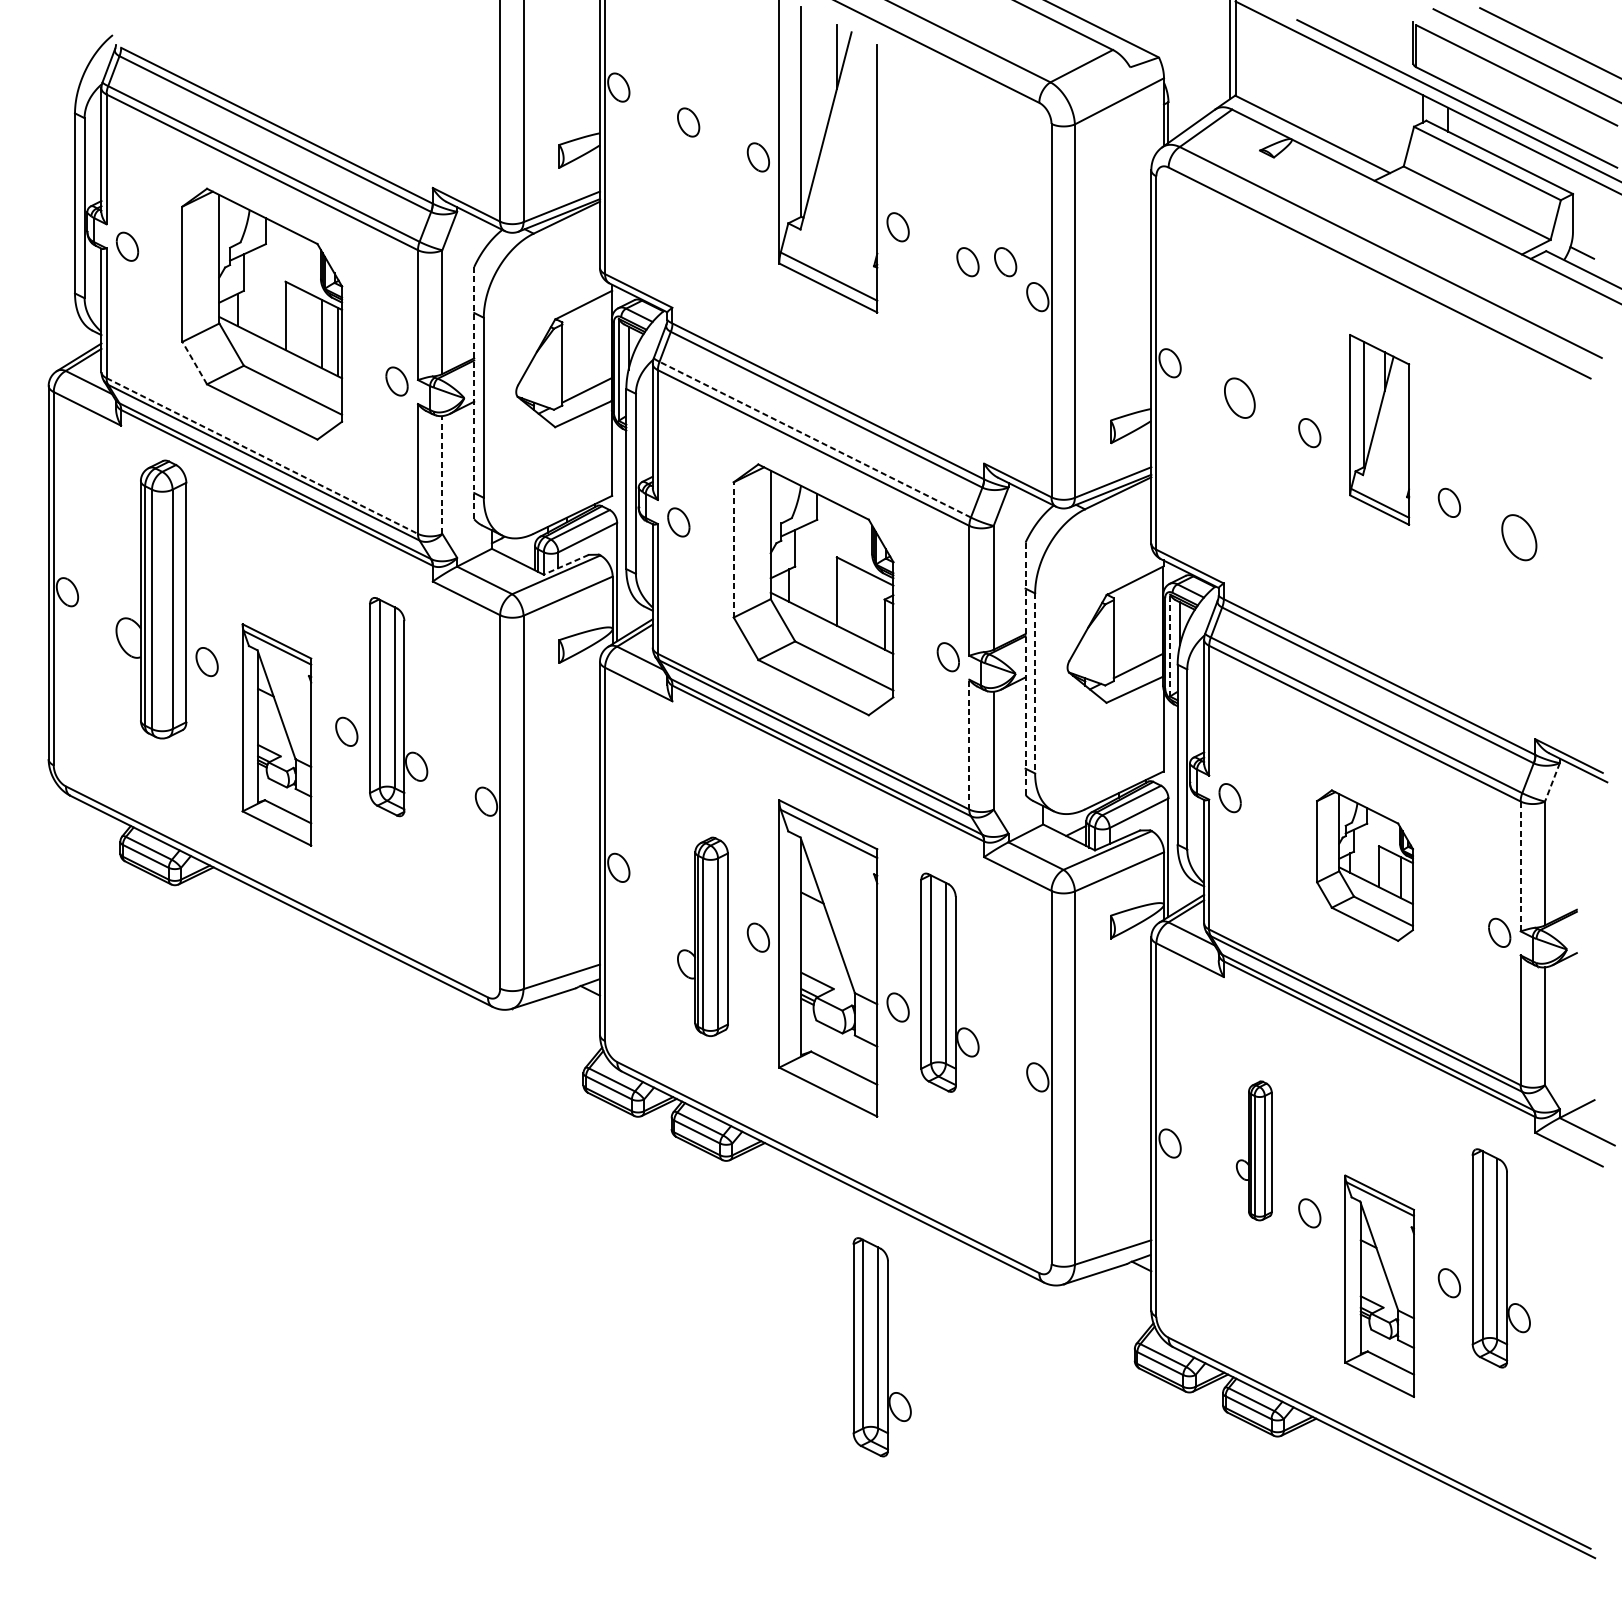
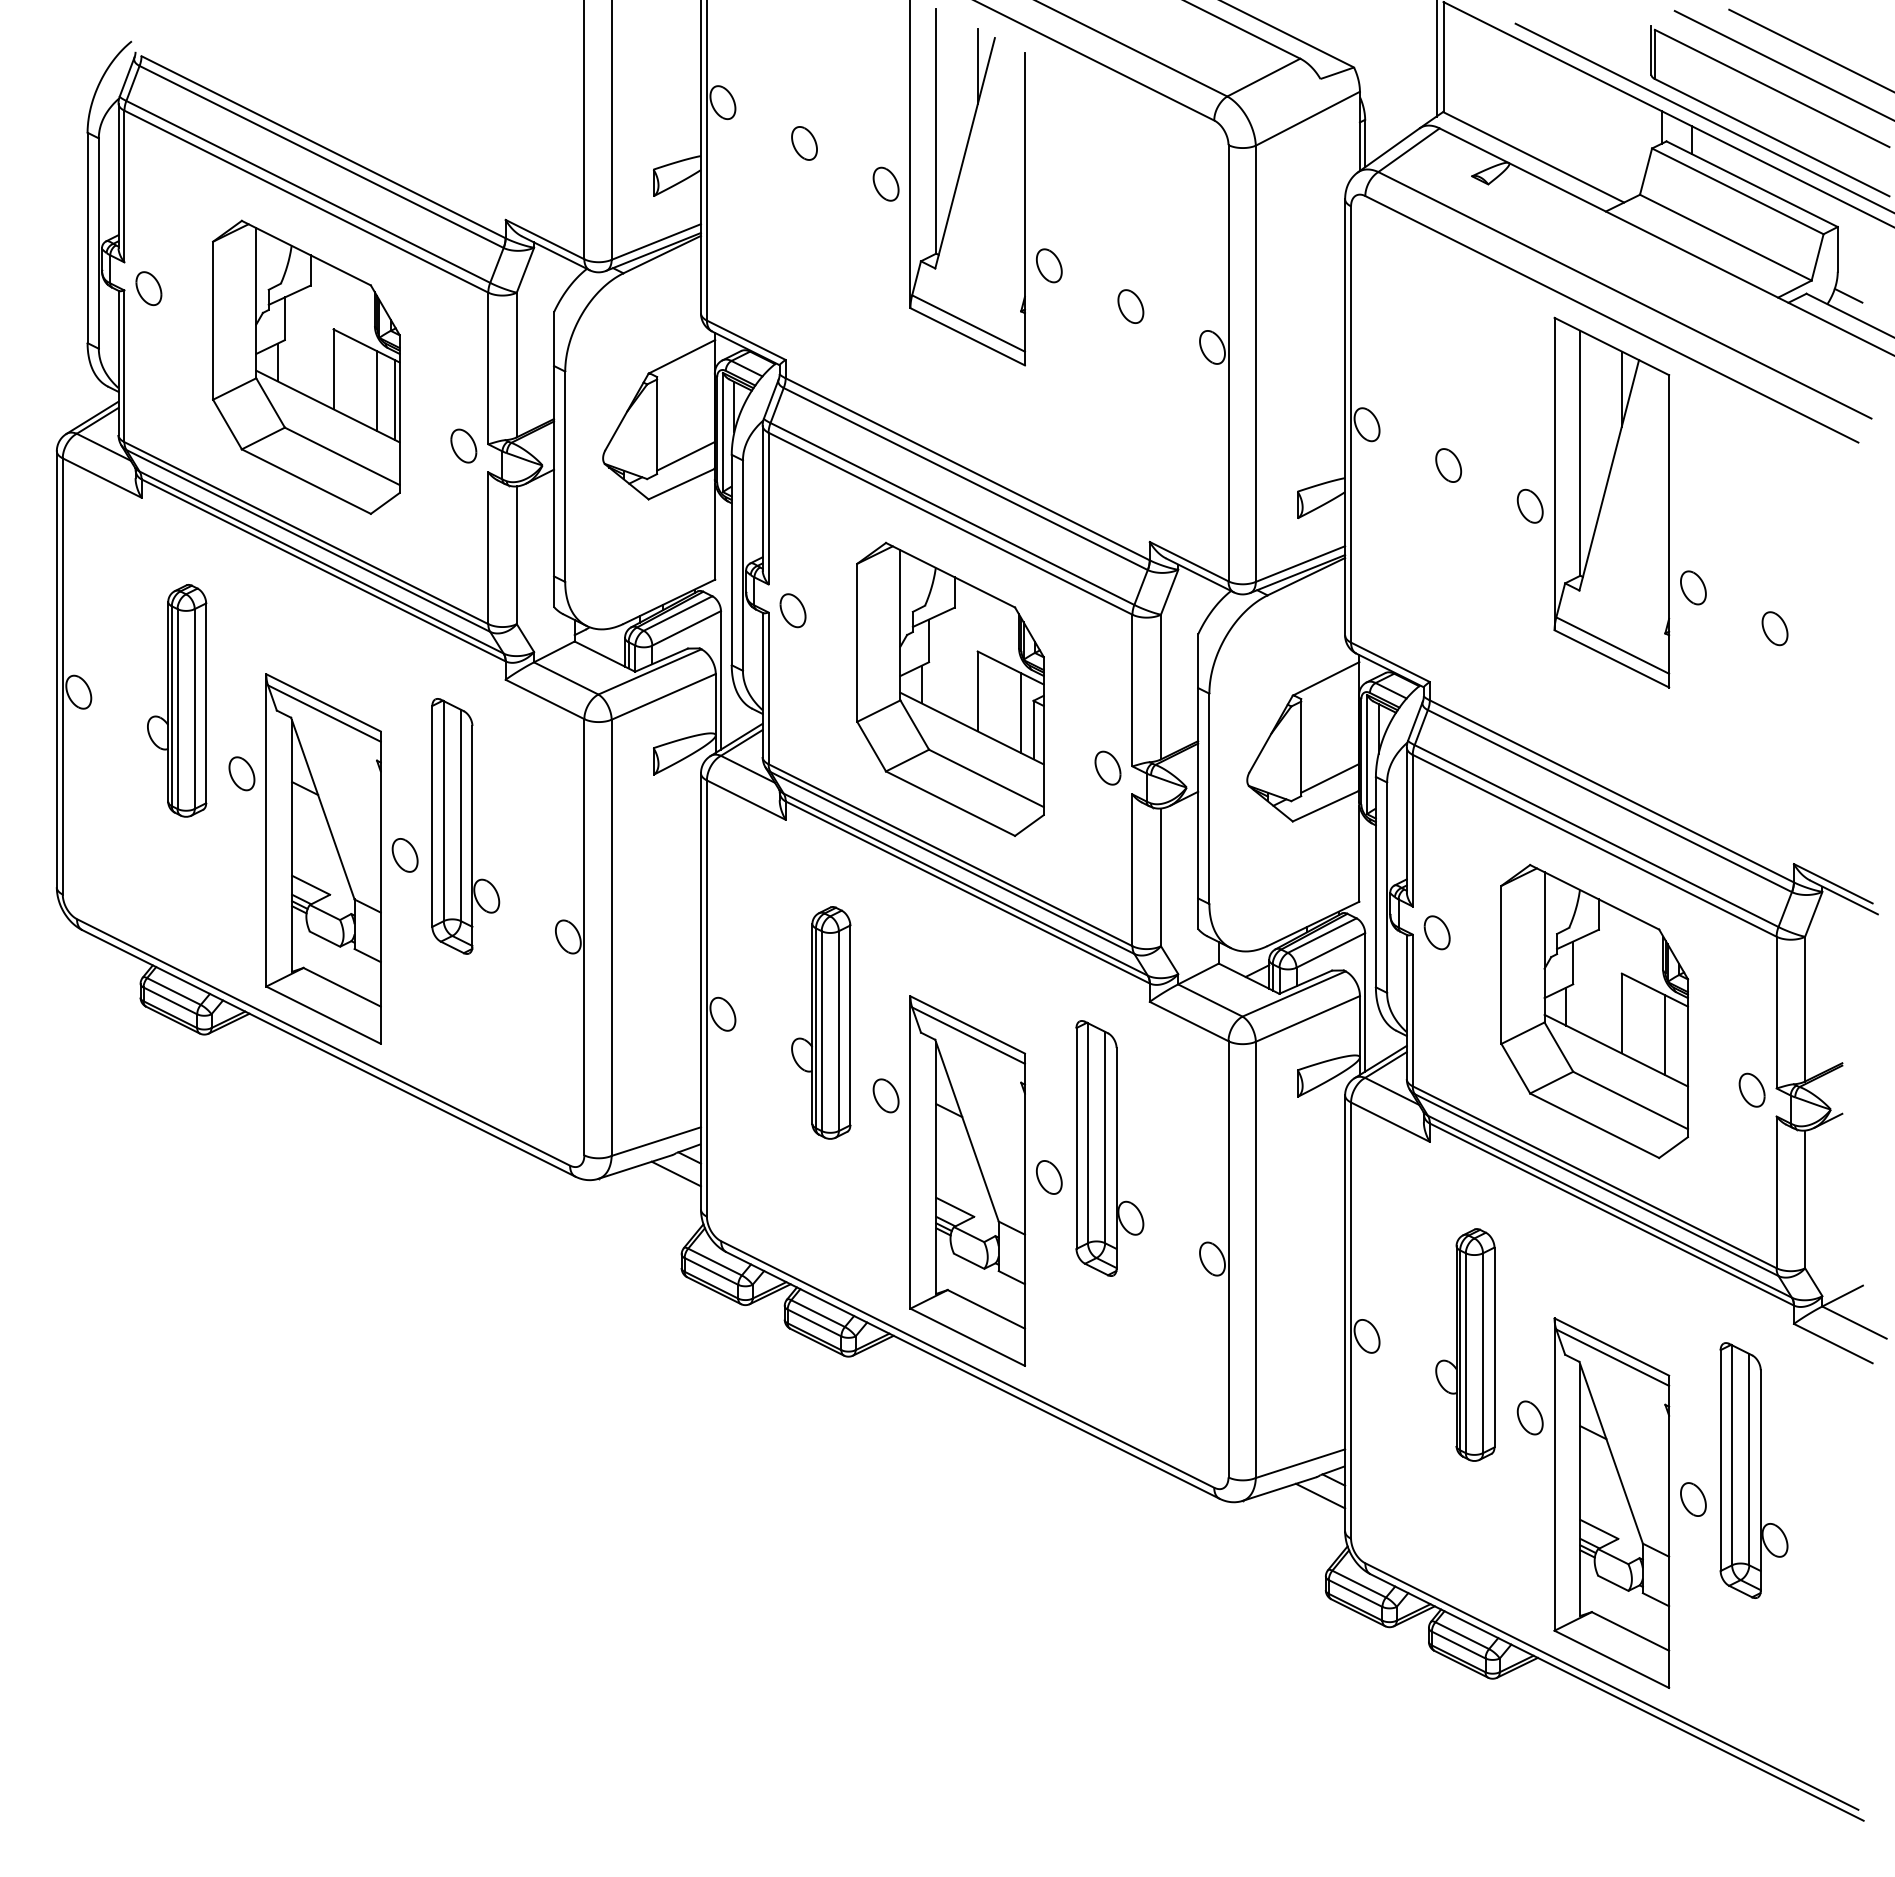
part: (1005, 262) -> (1174, 306), removed
line: (194, 363) -> (227, 424), dashed -> solid
line: (474, 393) -> (554, 460), dashed -> solid
part: (1239, 398) -> (1448, 465), size x0.71
part: (1379, 429) -> (1611, 502), size x1.67
line: (815, 439) -> (952, 513), dashed -> solid
line: (262, 456) -> (306, 533), dashed -> solid
line: (442, 475) -> (516, 555), dashed -> solid
part: (1518, 537) -> (1774, 628), size x0.62
line: (733, 549) -> (857, 642), dashed -> solid
line: (566, 565) -> (661, 660), dashed -> solid
part: (151, 599) -> (177, 700), size x0.71
line: (873, 609) -> (1020, 712), added
line: (1170, 645) -> (1367, 754), dashed -> solid
line: (1025, 669) -> (1198, 782), dashed -> solid
line: (1035, 684) -> (1209, 799), dashed -> solid
part: (276, 734) -> (323, 858), size x1.43
line: (969, 744) -> (1132, 870), dashed -> solid
line: (1552, 782) -> (1813, 914), dashed -> solid
part: (1364, 865) -> (1594, 1011), size x1.67
line: (1520, 866) -> (1776, 1012), dashed -> solid
part: (703, 936) -> (821, 1022), moved
part: (828, 957) -> (967, 1180), moved
line: (578, 1004) -> (675, 1173), added
part: (1254, 1150) -> (1465, 1344), size x1.43
line: (1130, 1279) -> (1320, 1495), added
part: (1379, 1285) -> (1611, 1502), size x1.43
part: (882, 1347) -> (1030, 1574), removed

